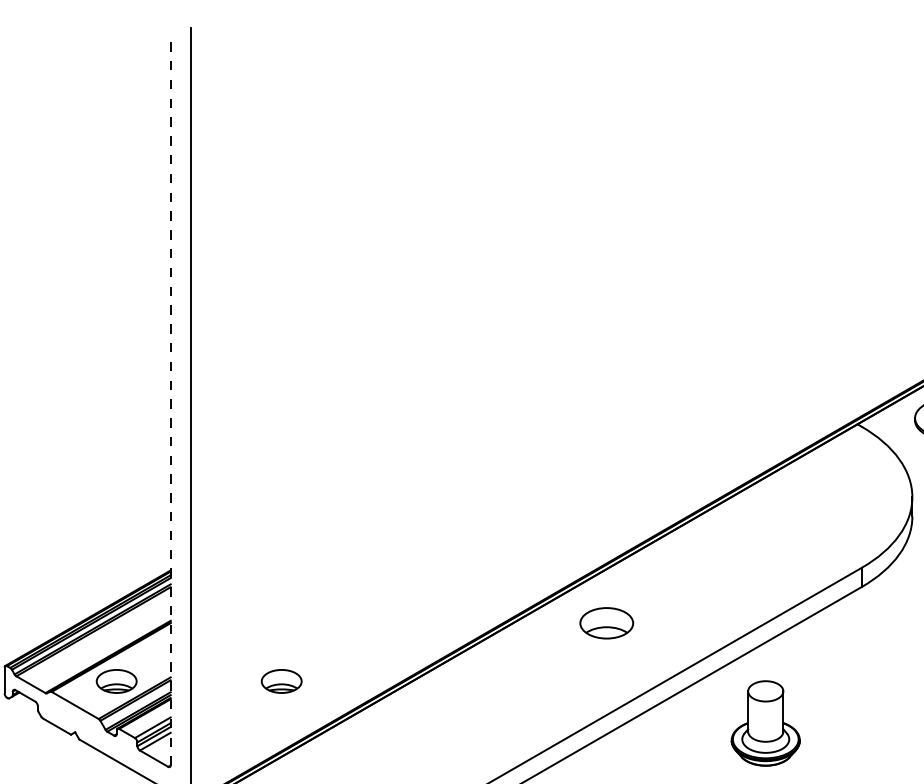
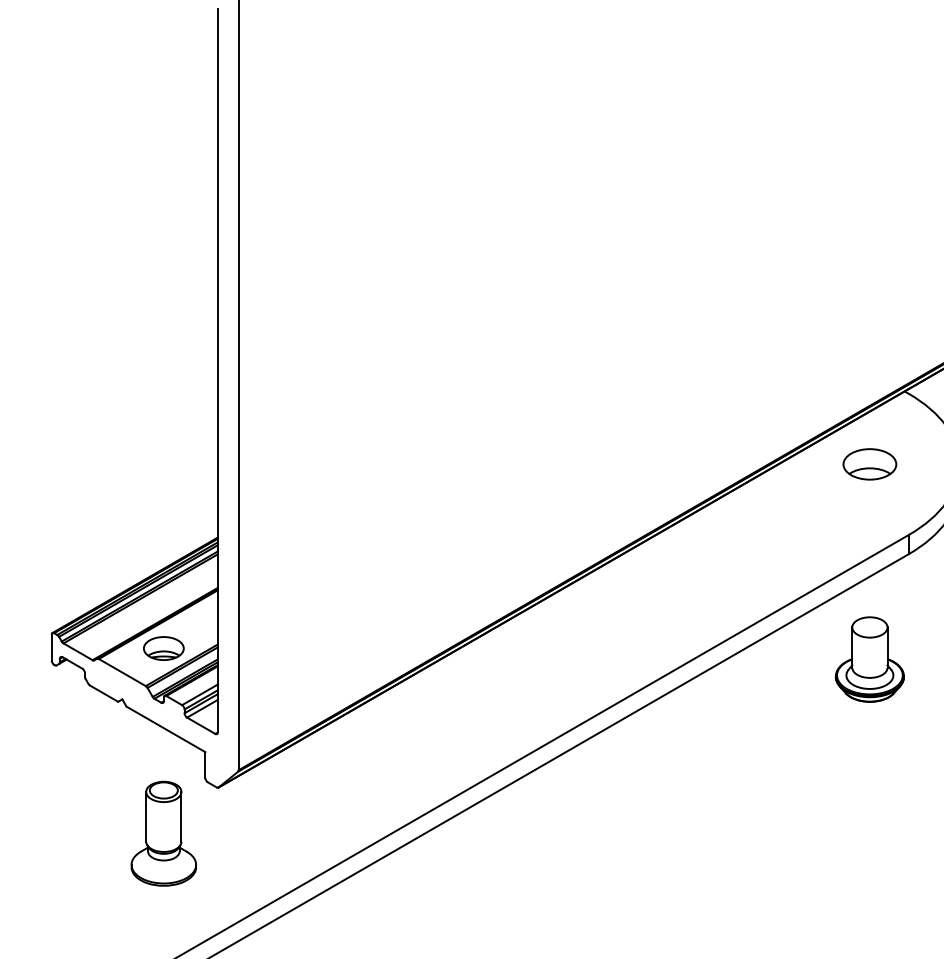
line: (170, 403) -> (217, 370), dashed -> solid
part: (606, 623) -> (869, 464), moved
part: (281, 681) -> (328, 648), removed
part: (765, 723) -> (869, 659), moved

